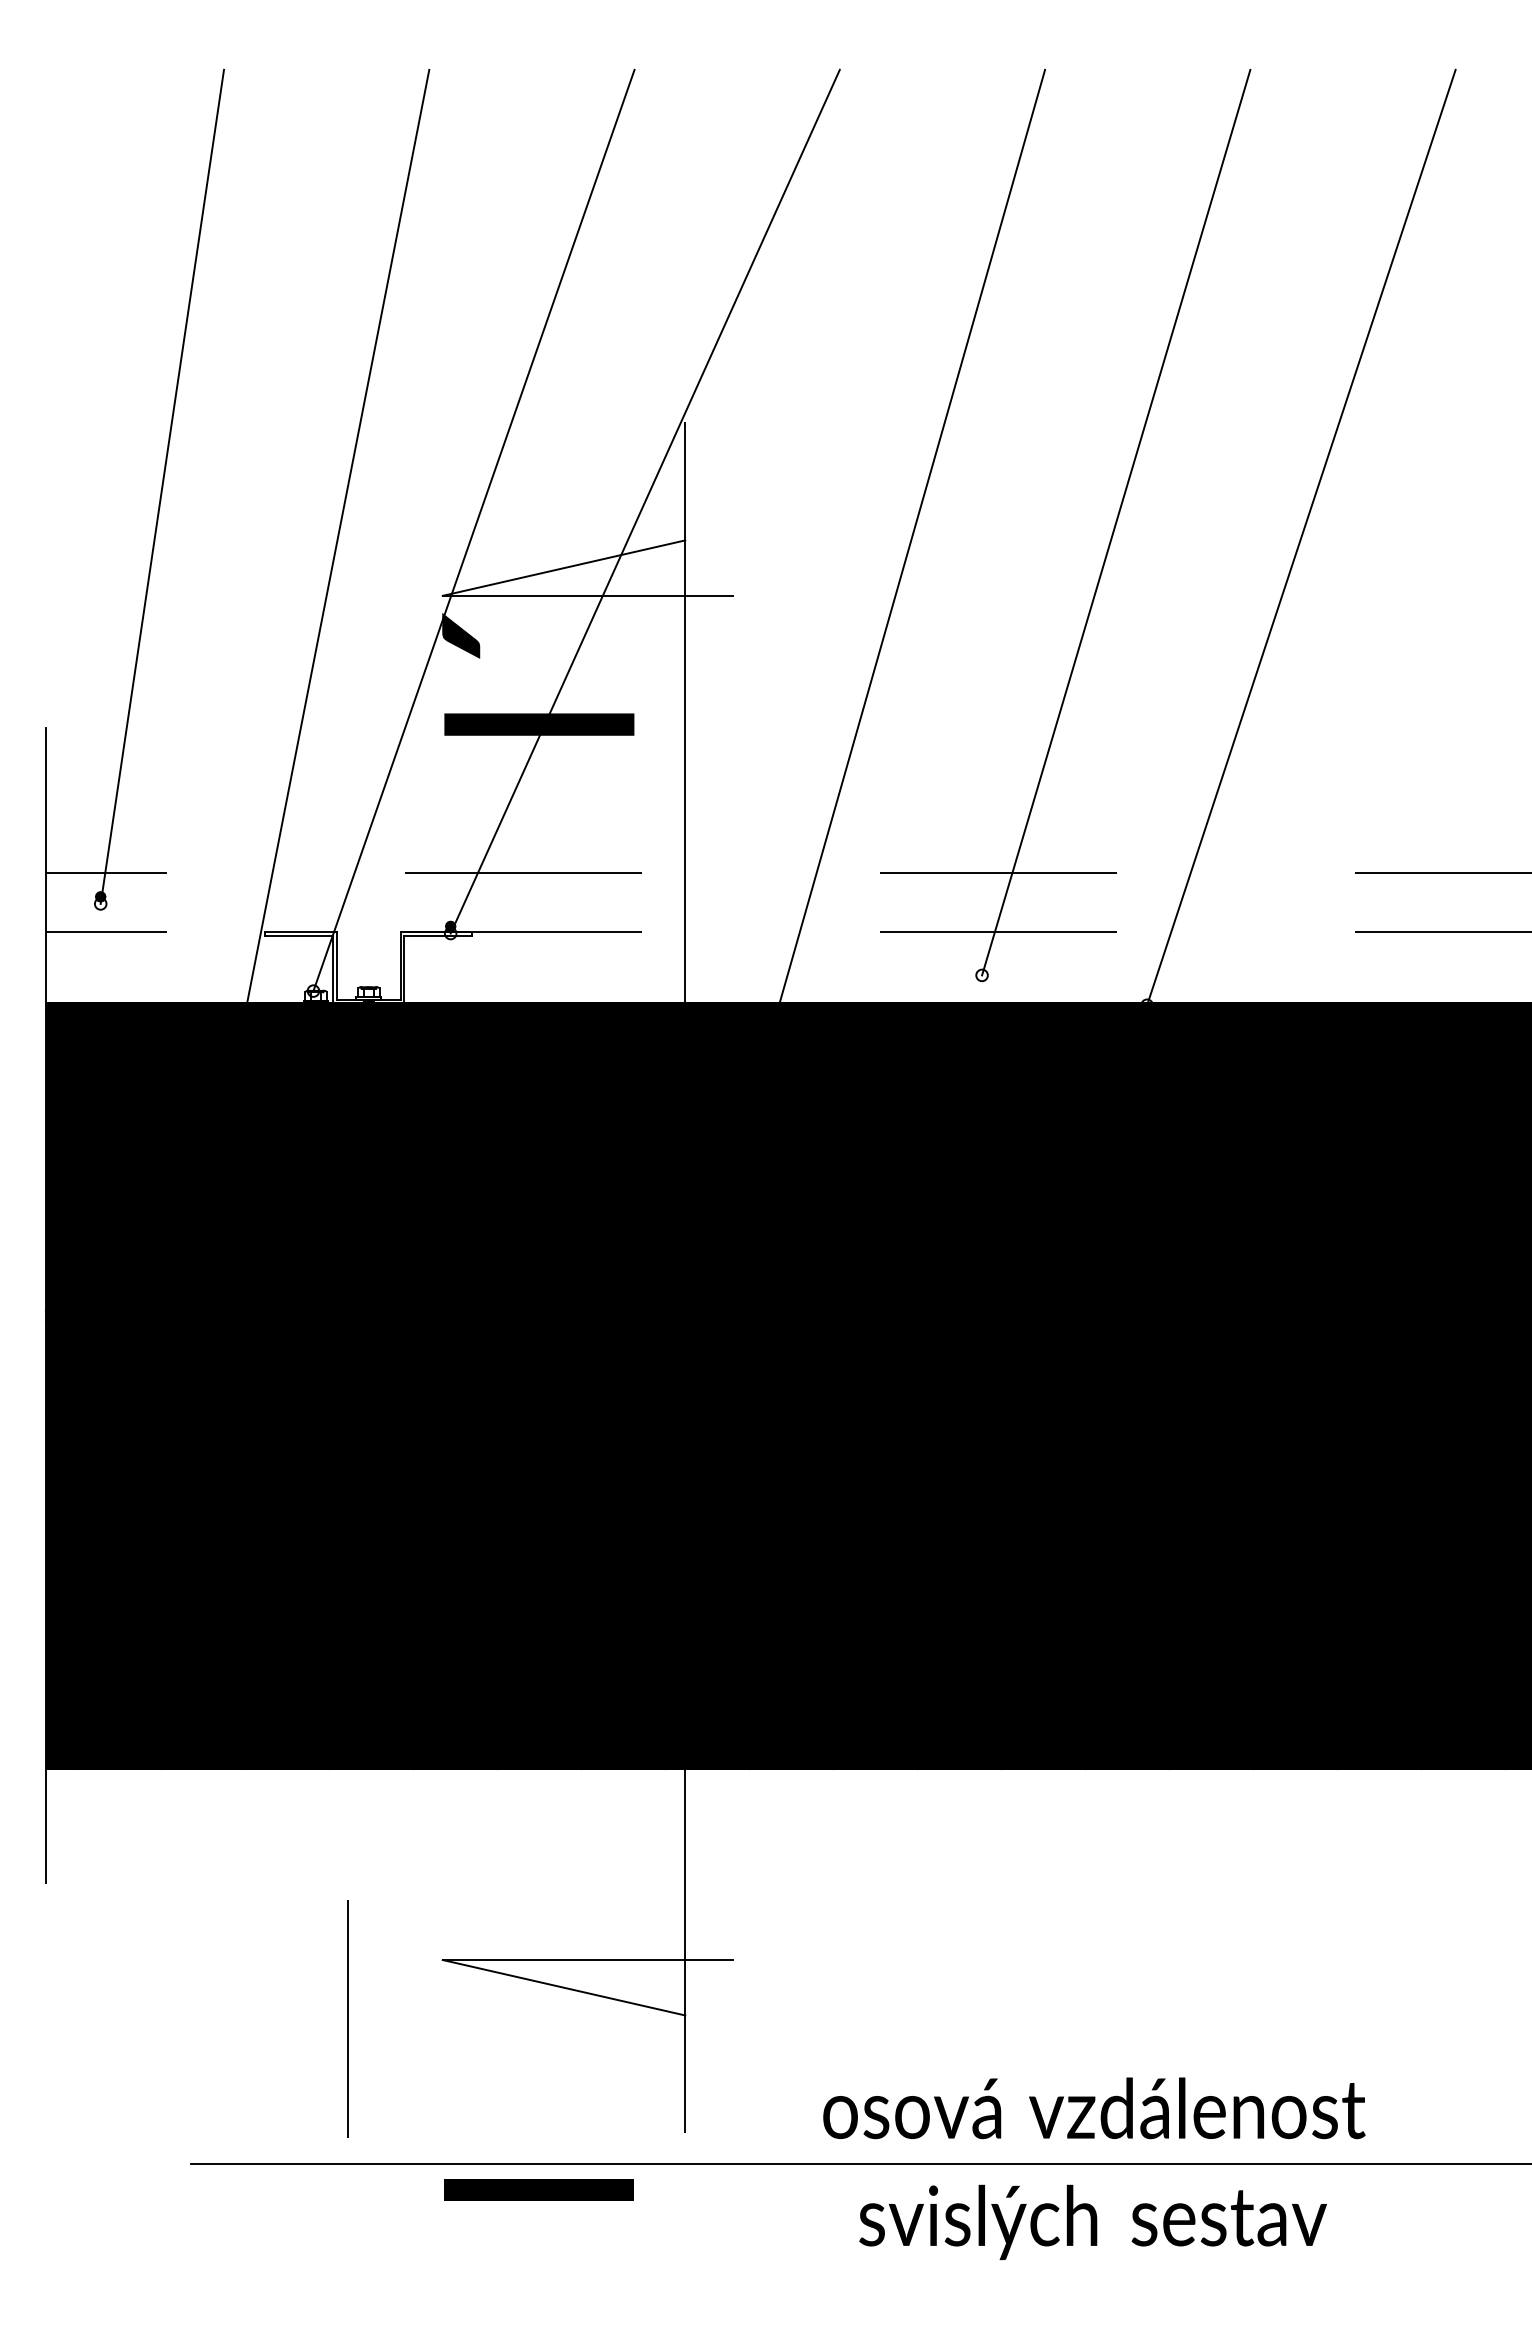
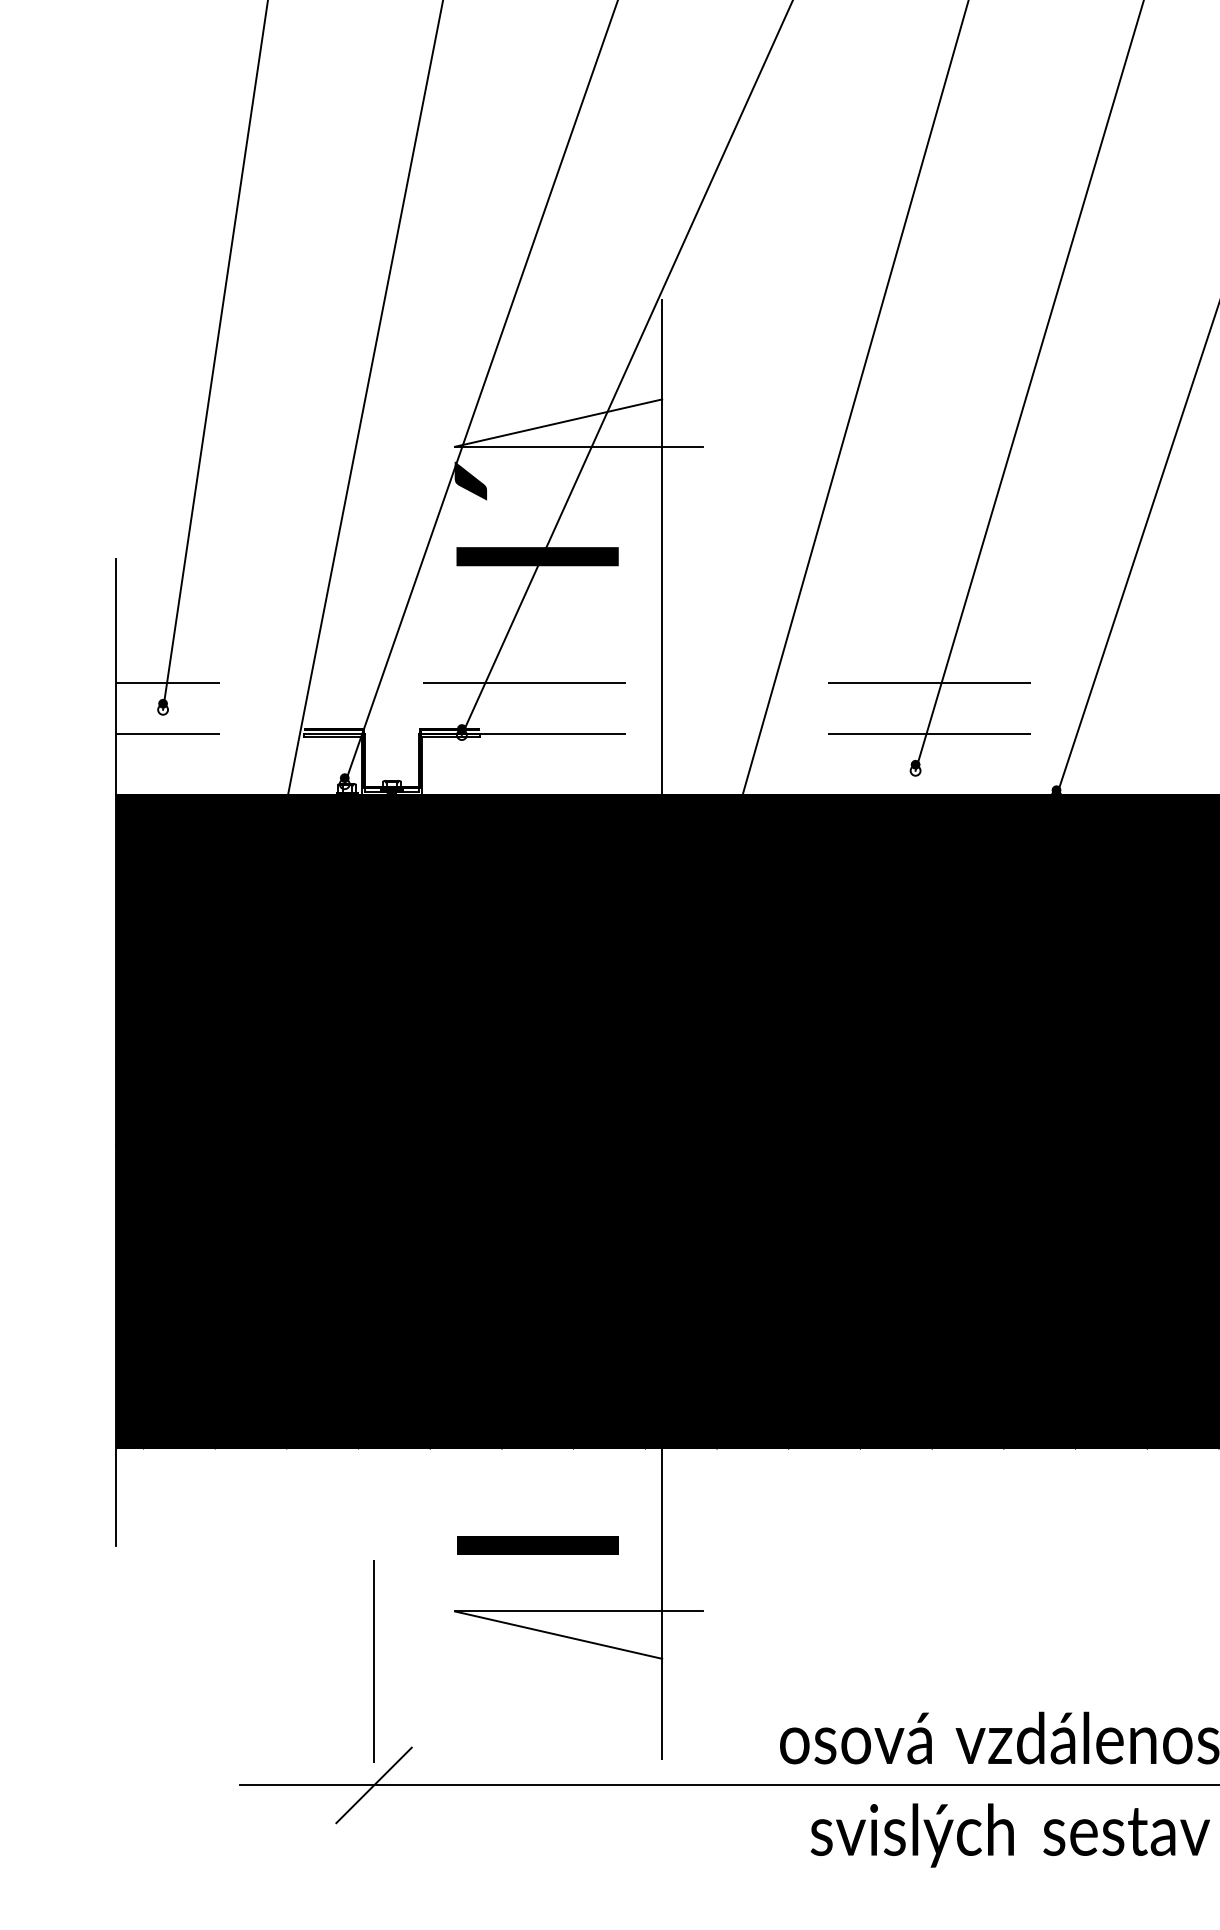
fill: (368, 960) -> (391, 758), added
fill: (981, 968) -> (915, 764), added
fill: (313, 983) -> (344, 777), added
fill: (1146, 997) -> (1055, 789), added
line: (347, 2163) -> (373, 1785), added
text: (538, 2189) -> (536, 1545), moved

